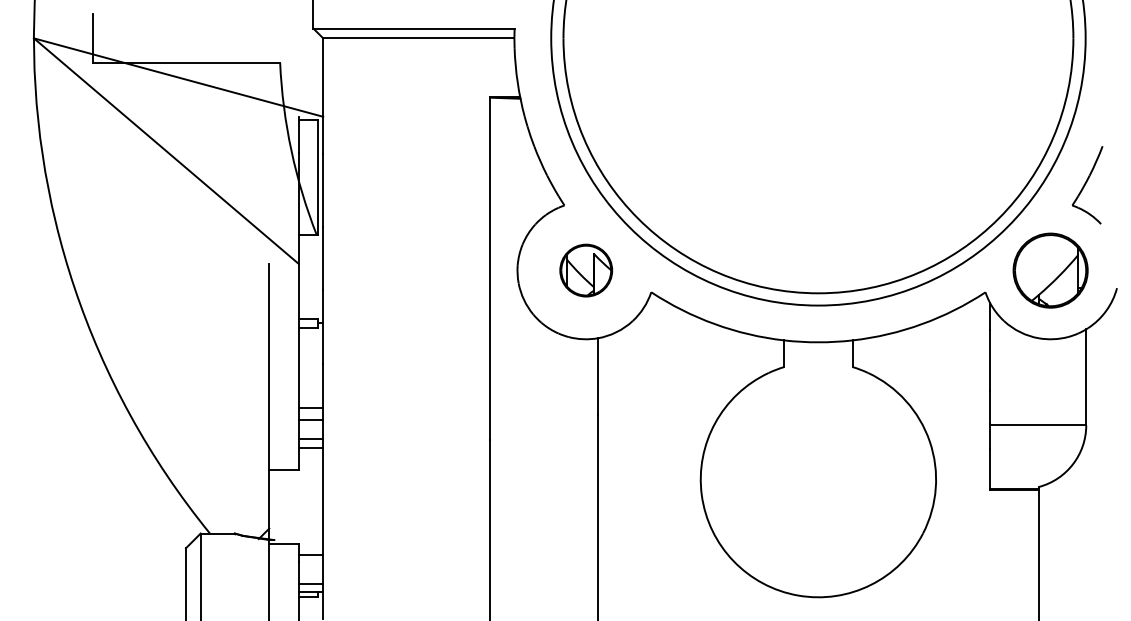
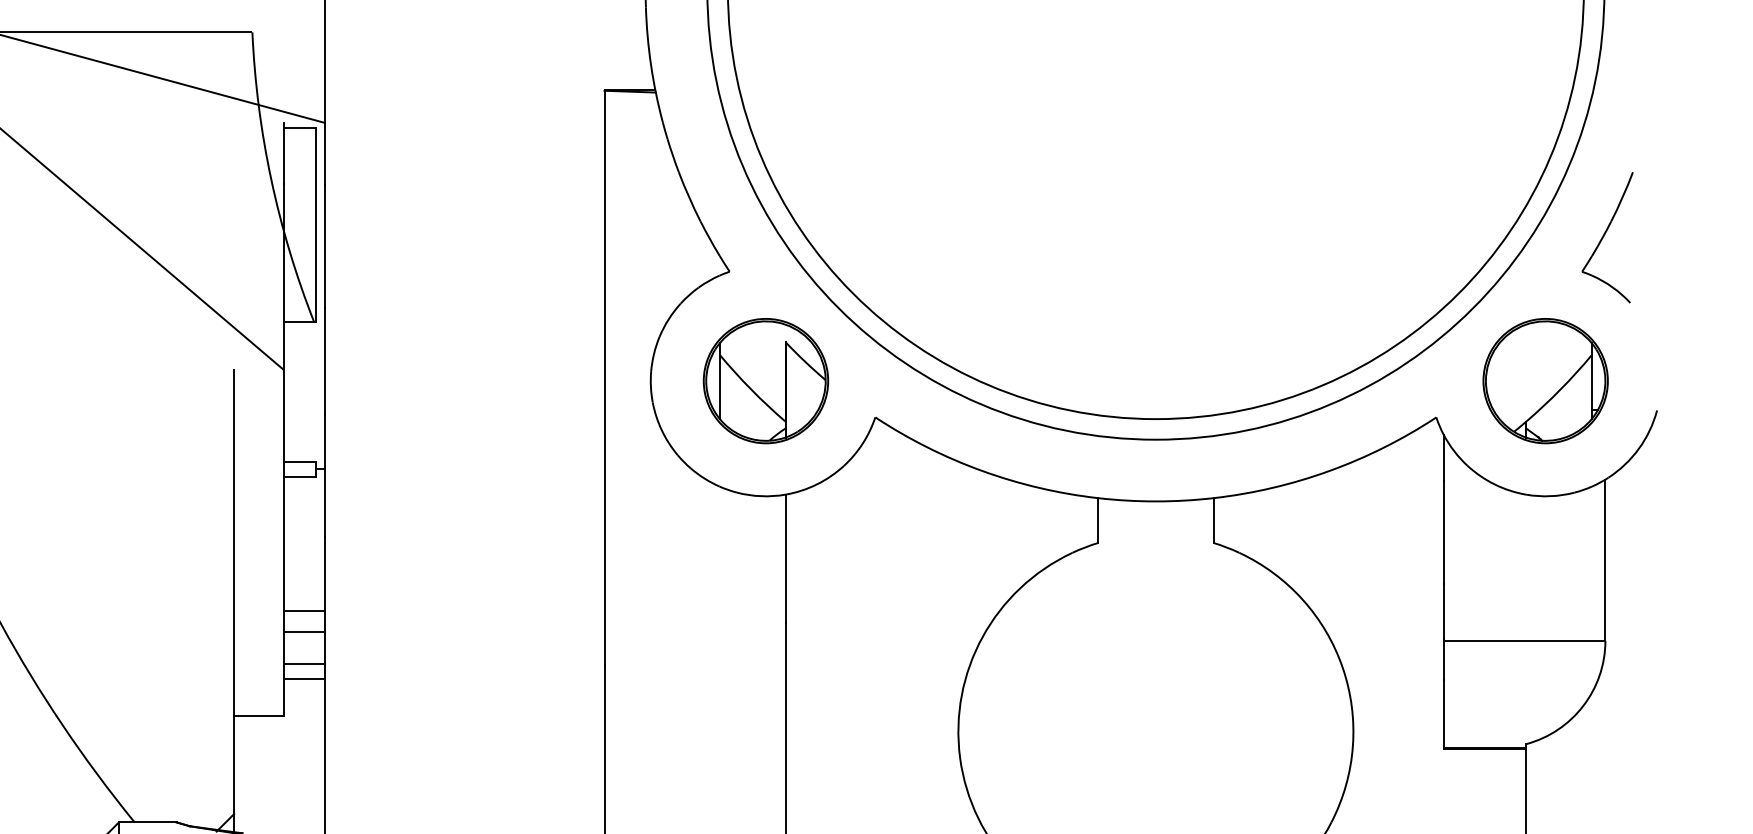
part: (586, 270) -> (766, 380), size x1.43

